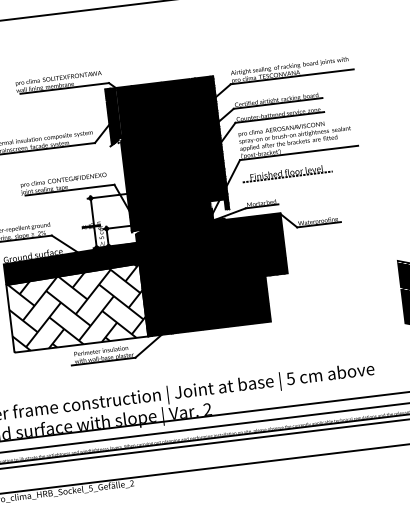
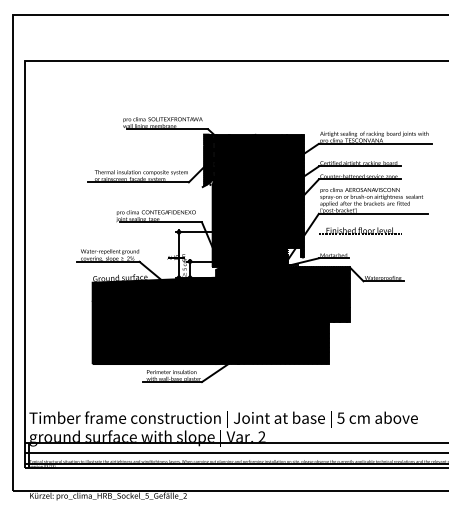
fill: (77, 308) -> (154, 330), added

